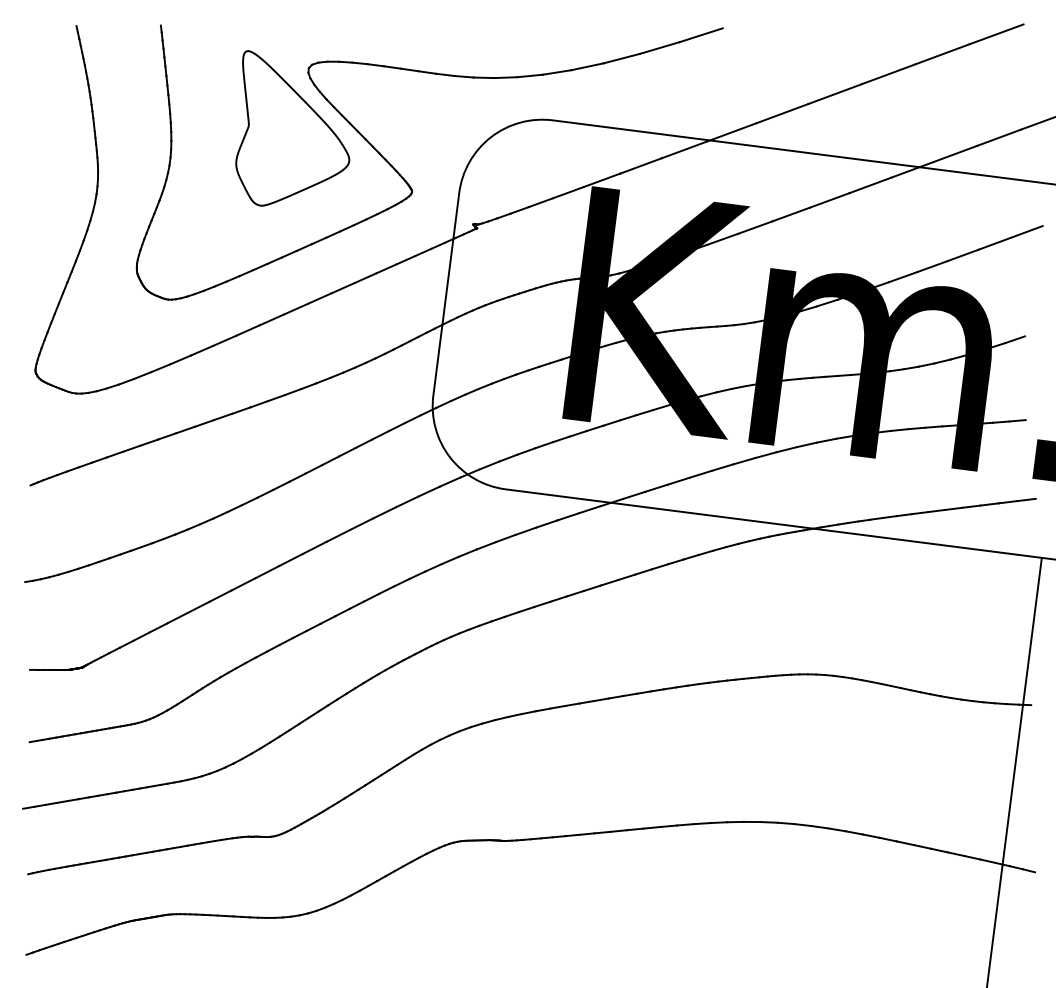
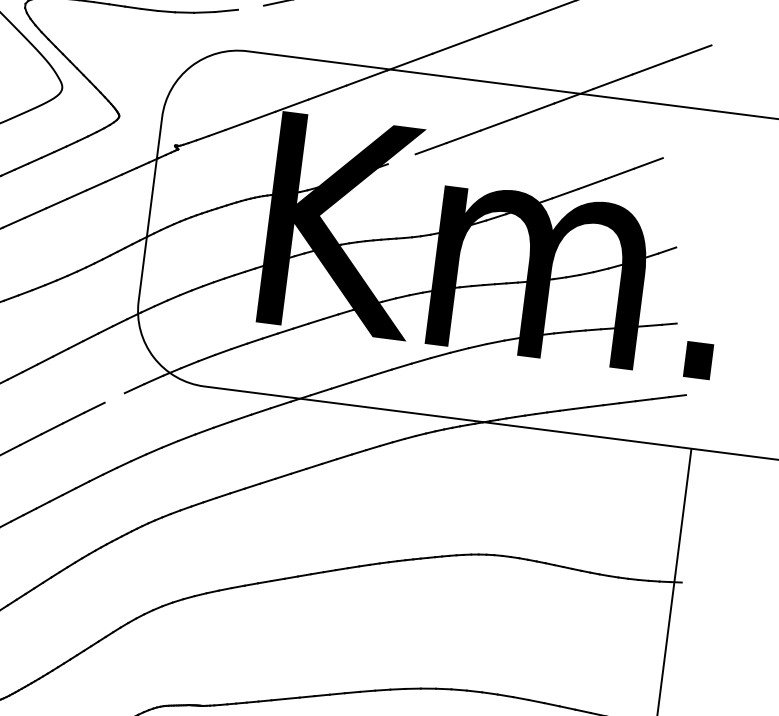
line: (556, 72) -> (250, 7), removed
line: (1026, 232) -> (677, 153), removed
line: (722, 238) -> (401, 158), removed
line: (406, 501) -> (114, 397), removed

